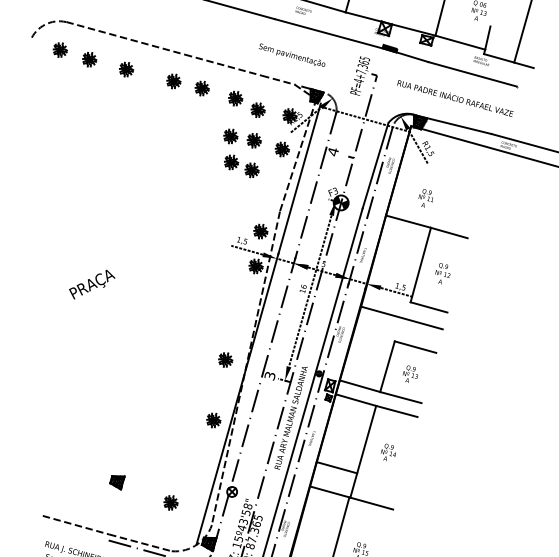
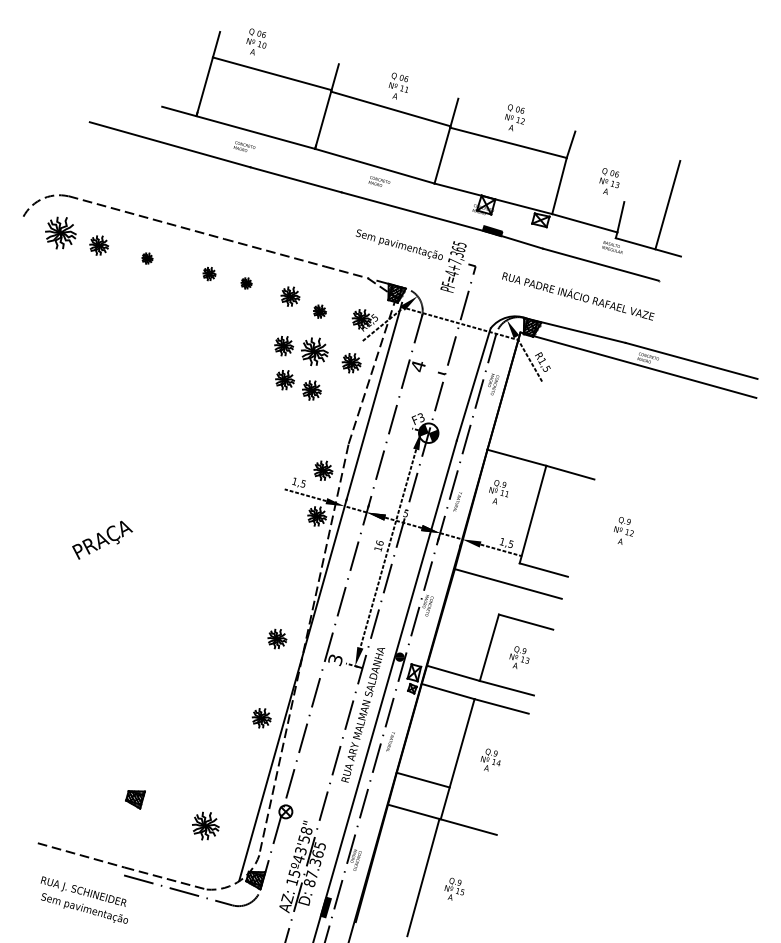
part: (60, 49) -> (60, 232), size x1.6
text: (291, 55) -> (398, 244), moved
part: (126, 69) -> (147, 258), size x0.6
part: (173, 81) -> (209, 273), size x0.7
part: (202, 88) -> (246, 283), size x0.6
part: (257, 110) -> (319, 311), size x0.7
part: (254, 140) -> (314, 351), size x1.4
text: (425, 198) -> (498, 492), moved
text: (442, 273) -> (623, 530), moved
part: (170, 503) -> (205, 826), size x1.4

